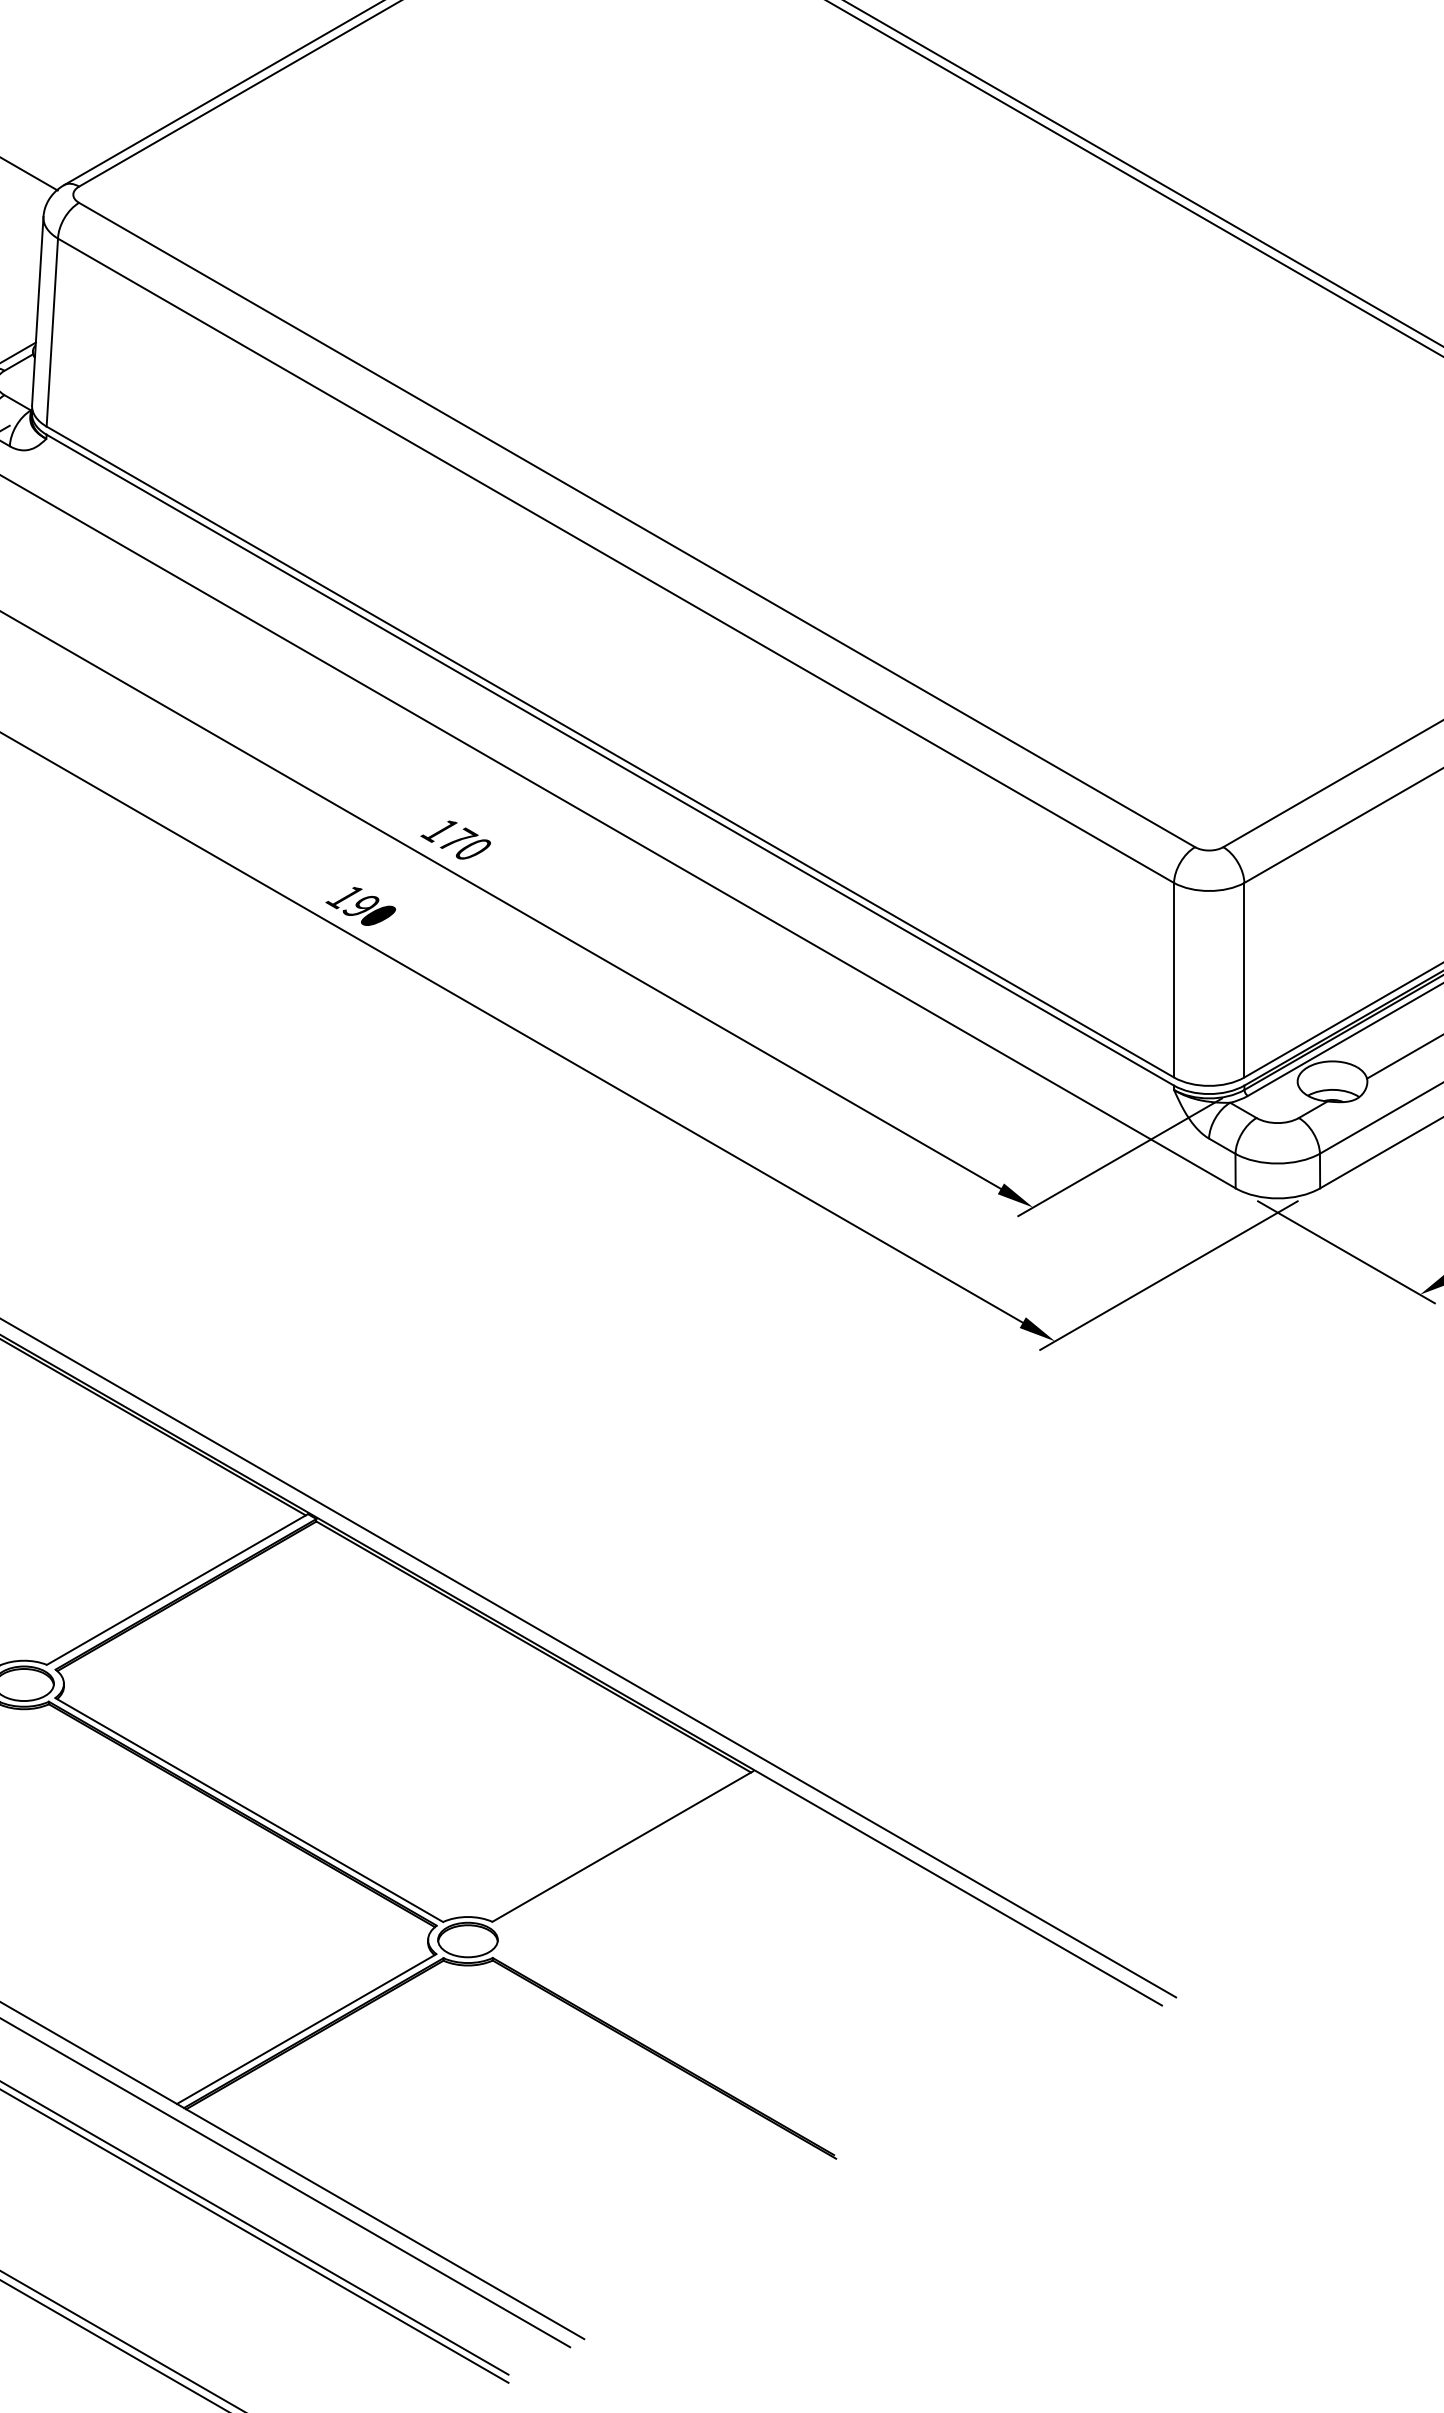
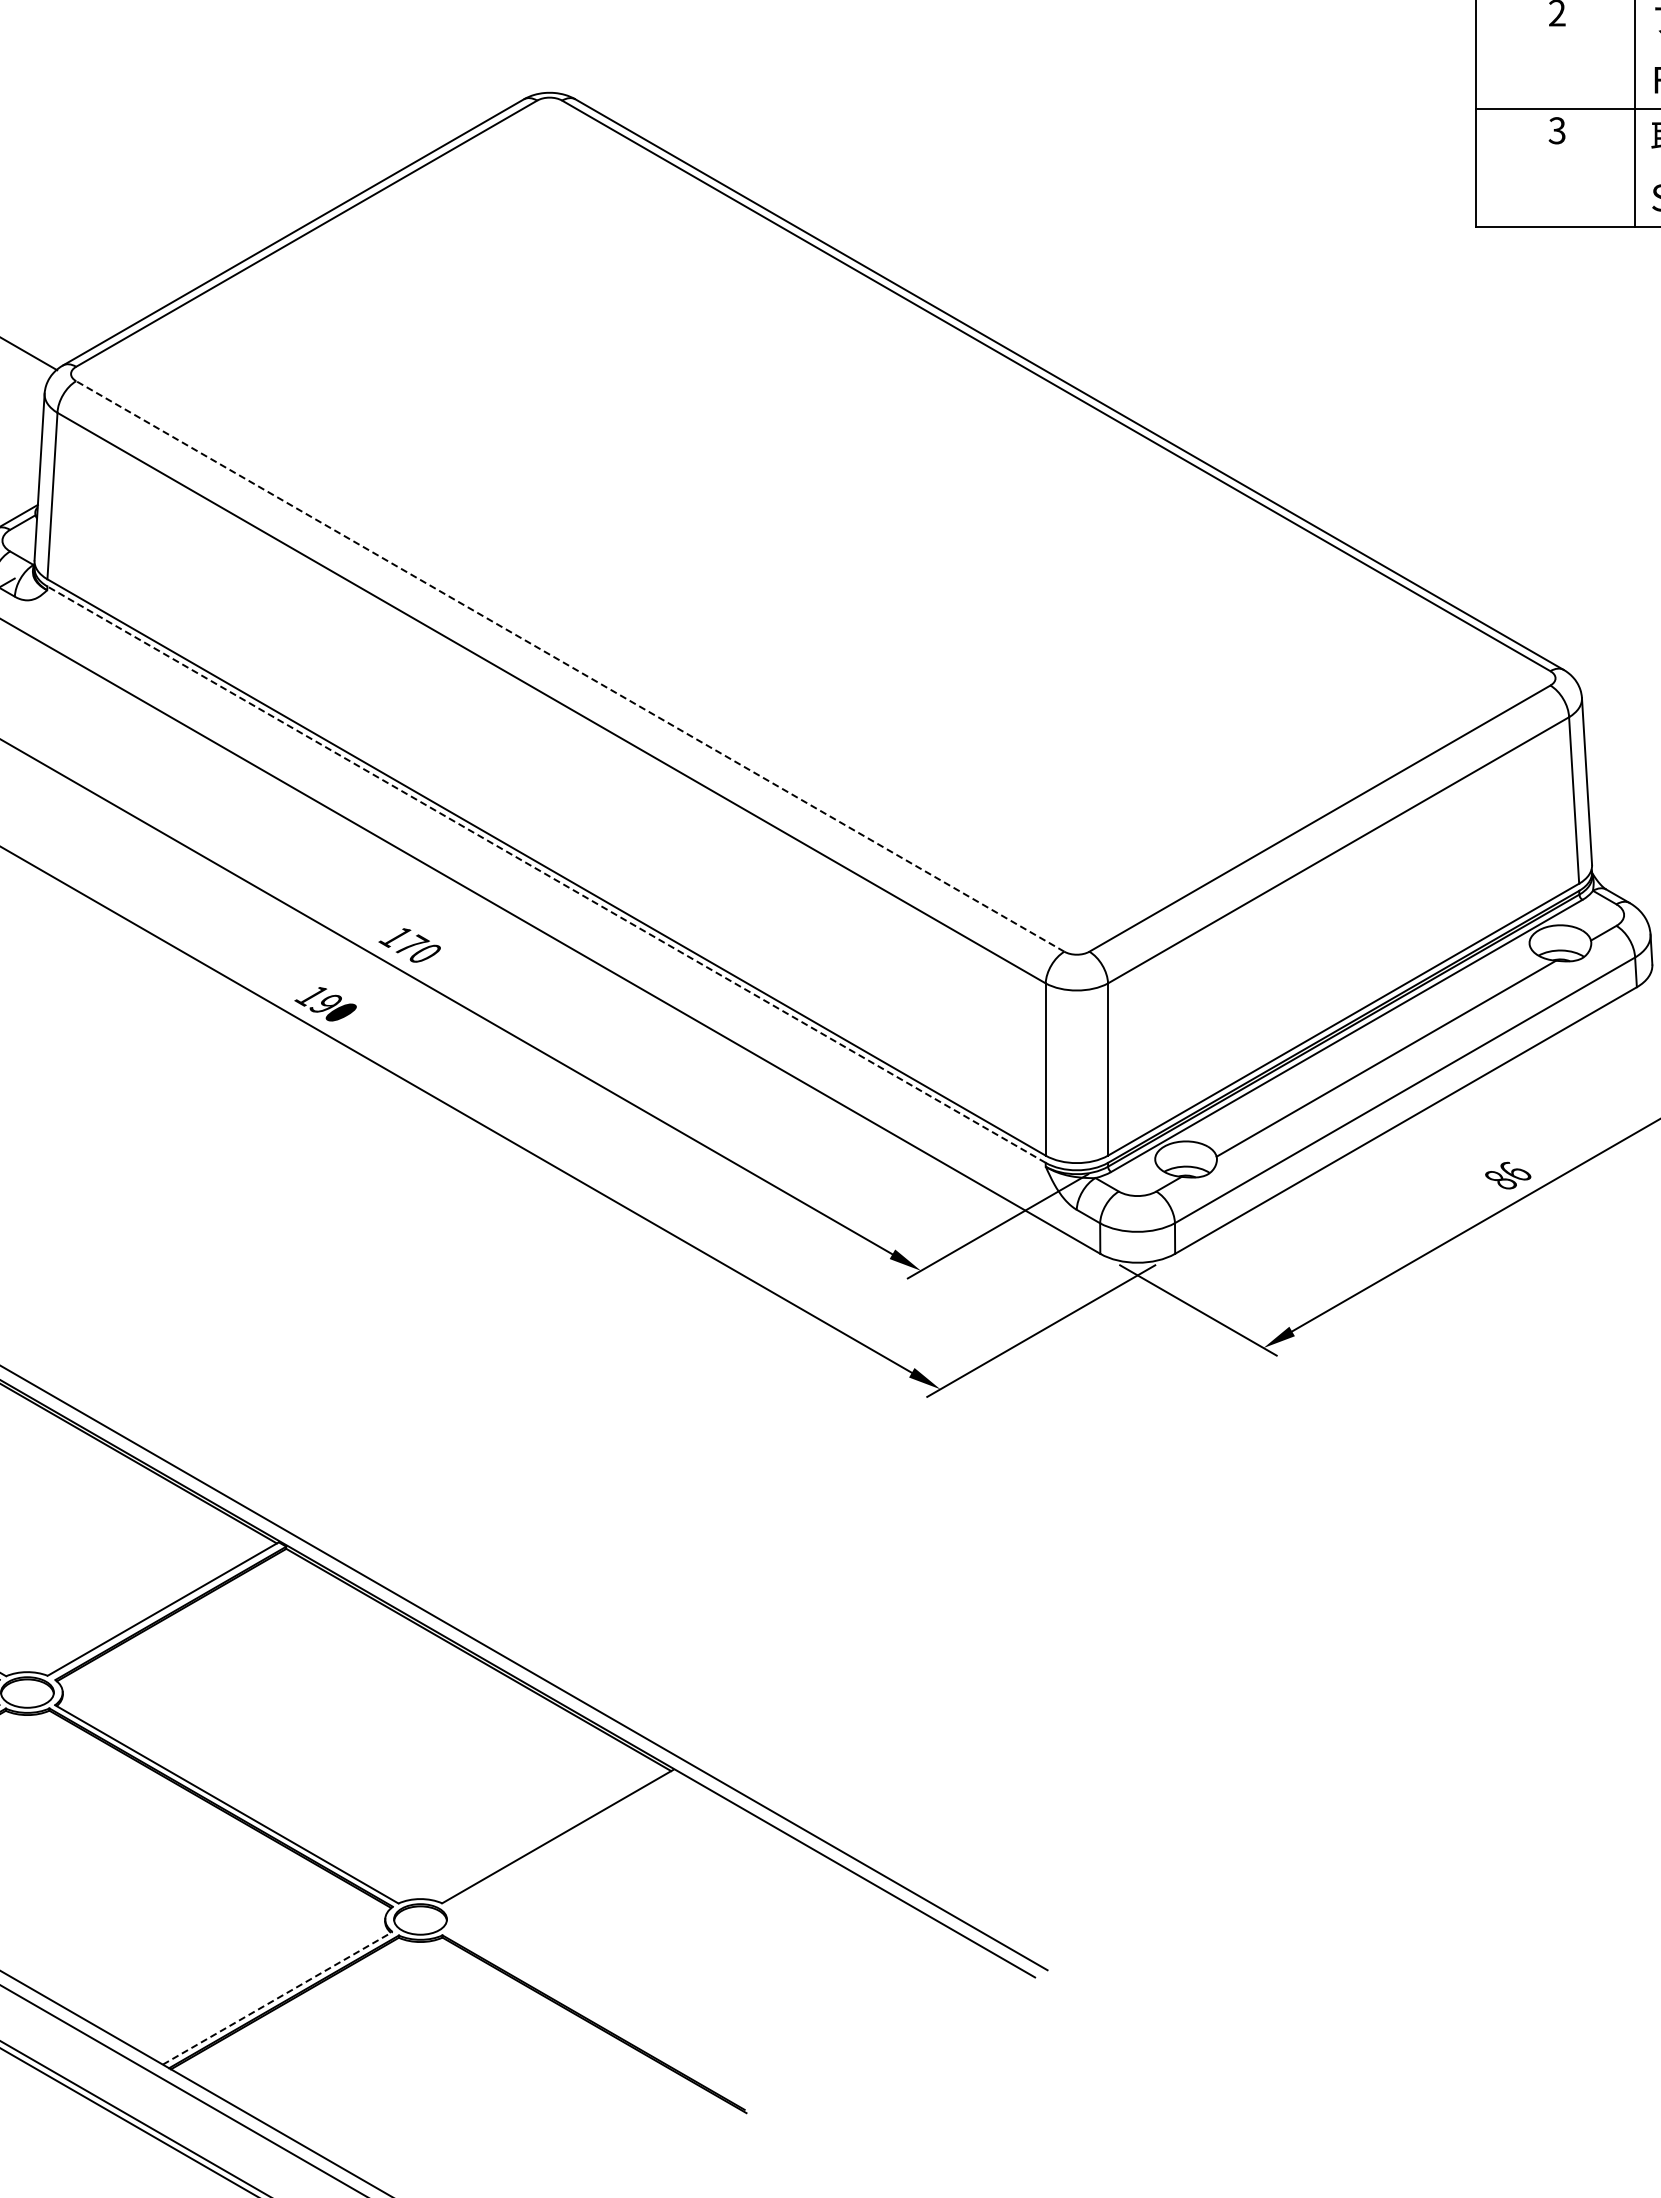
line: (637, 525) -> (570, 666), solid -> dashed
line: (610, 759) -> (546, 874), solid -> dashed
line: (306, 2029) -> (277, 1998), solid -> dashed

